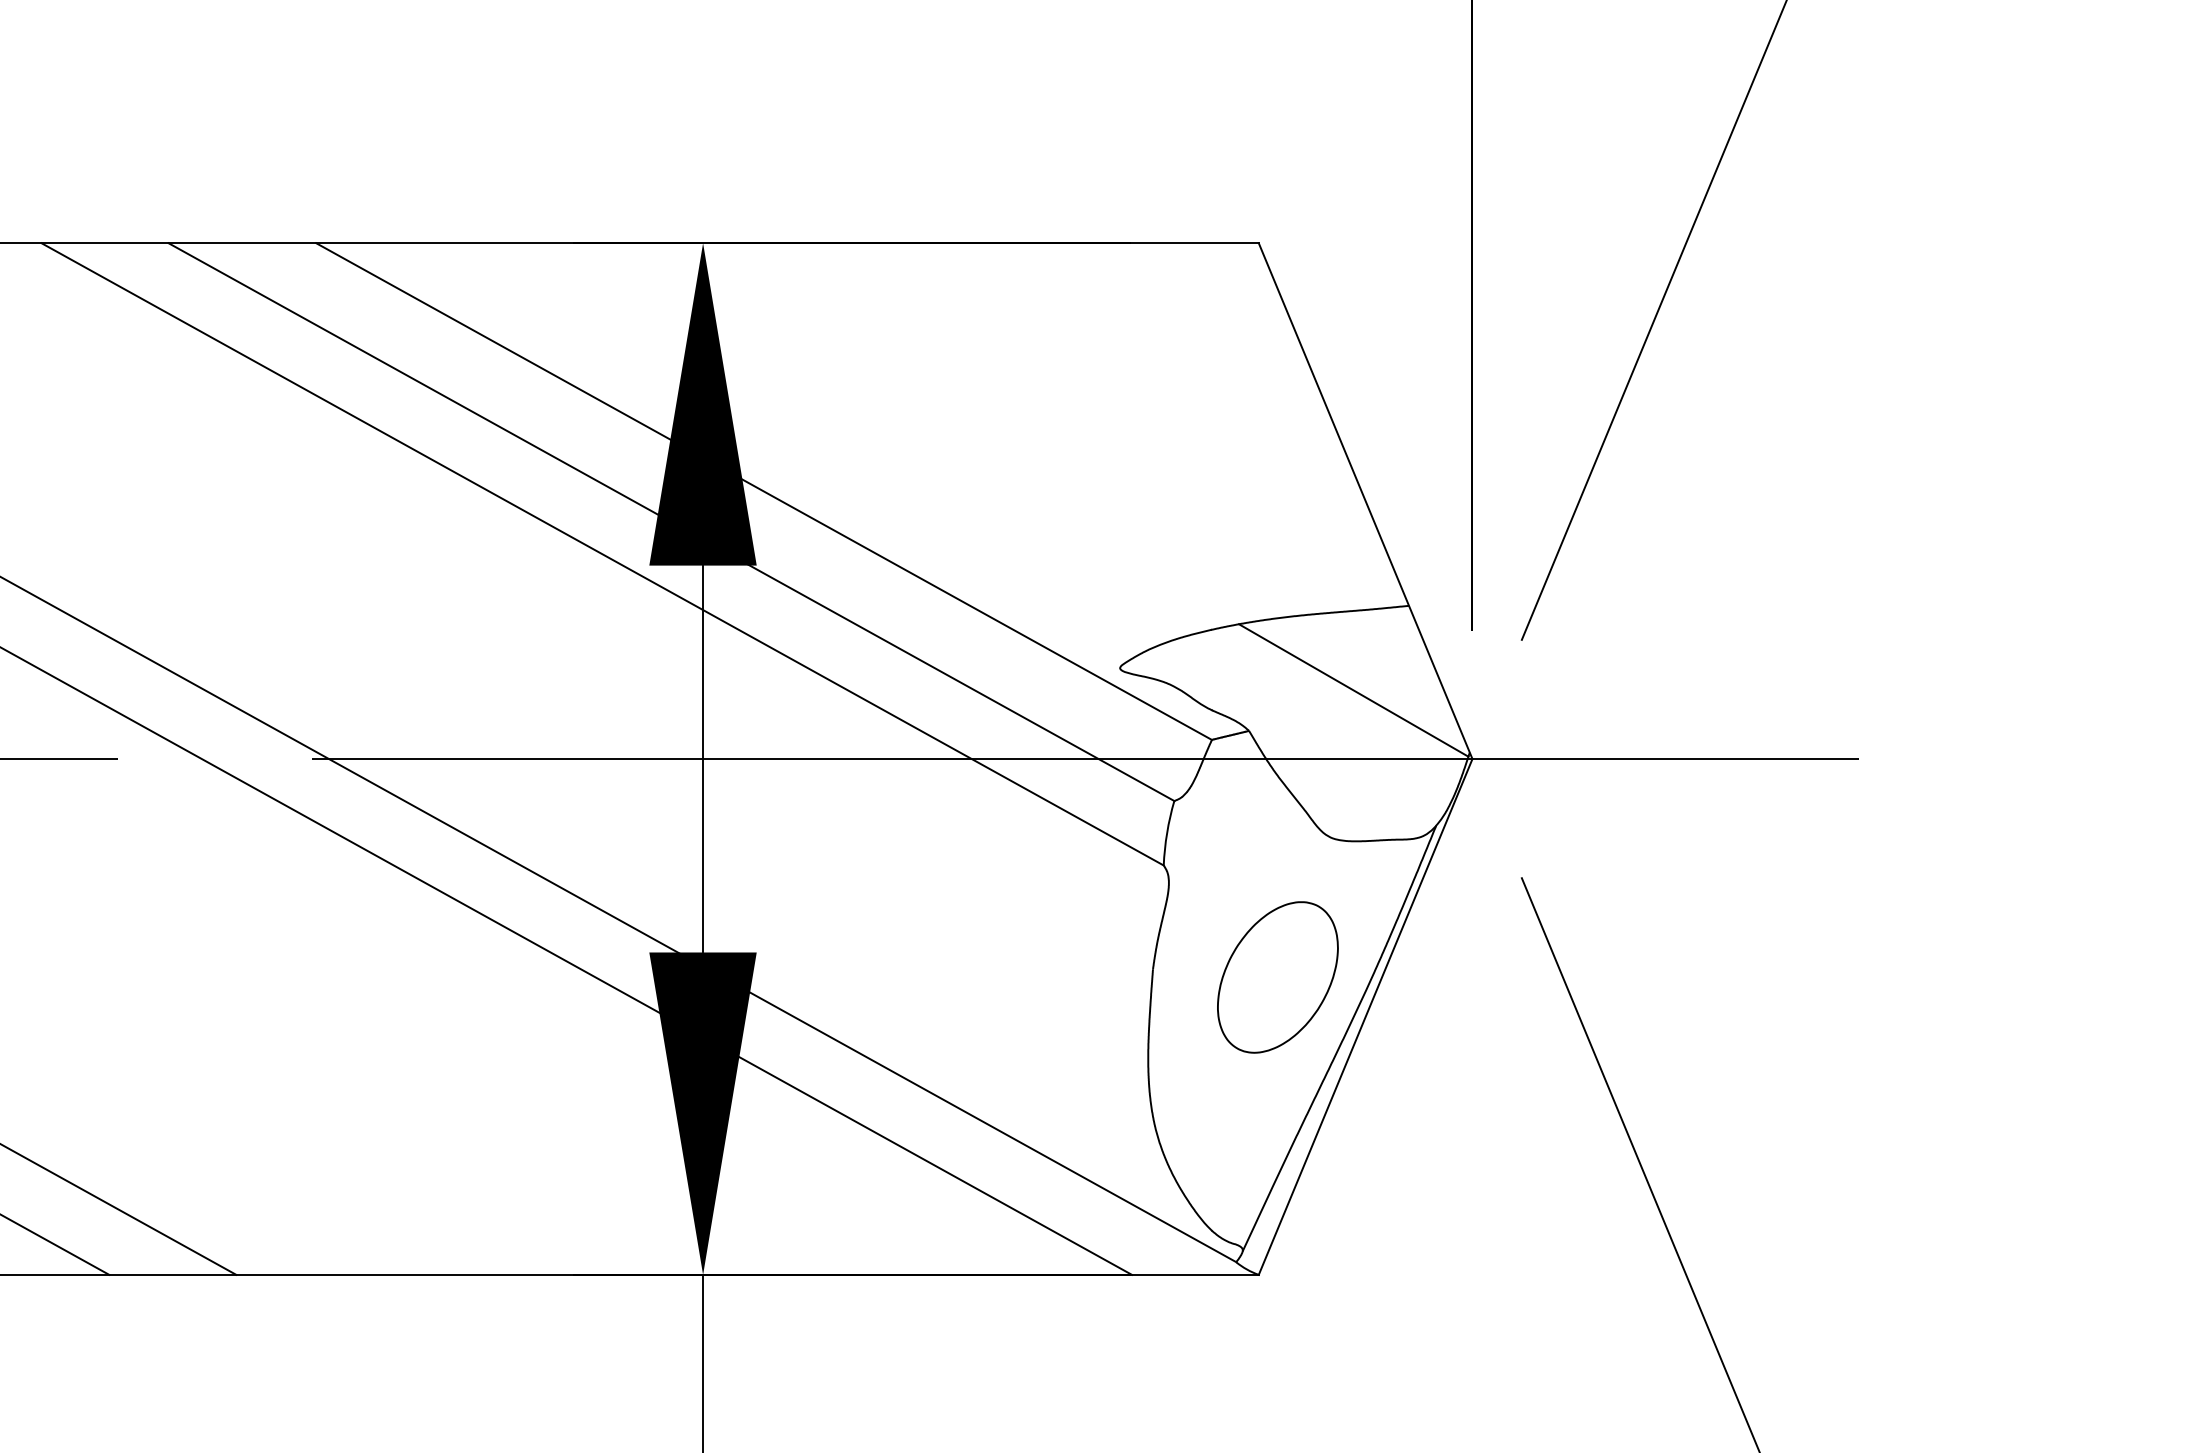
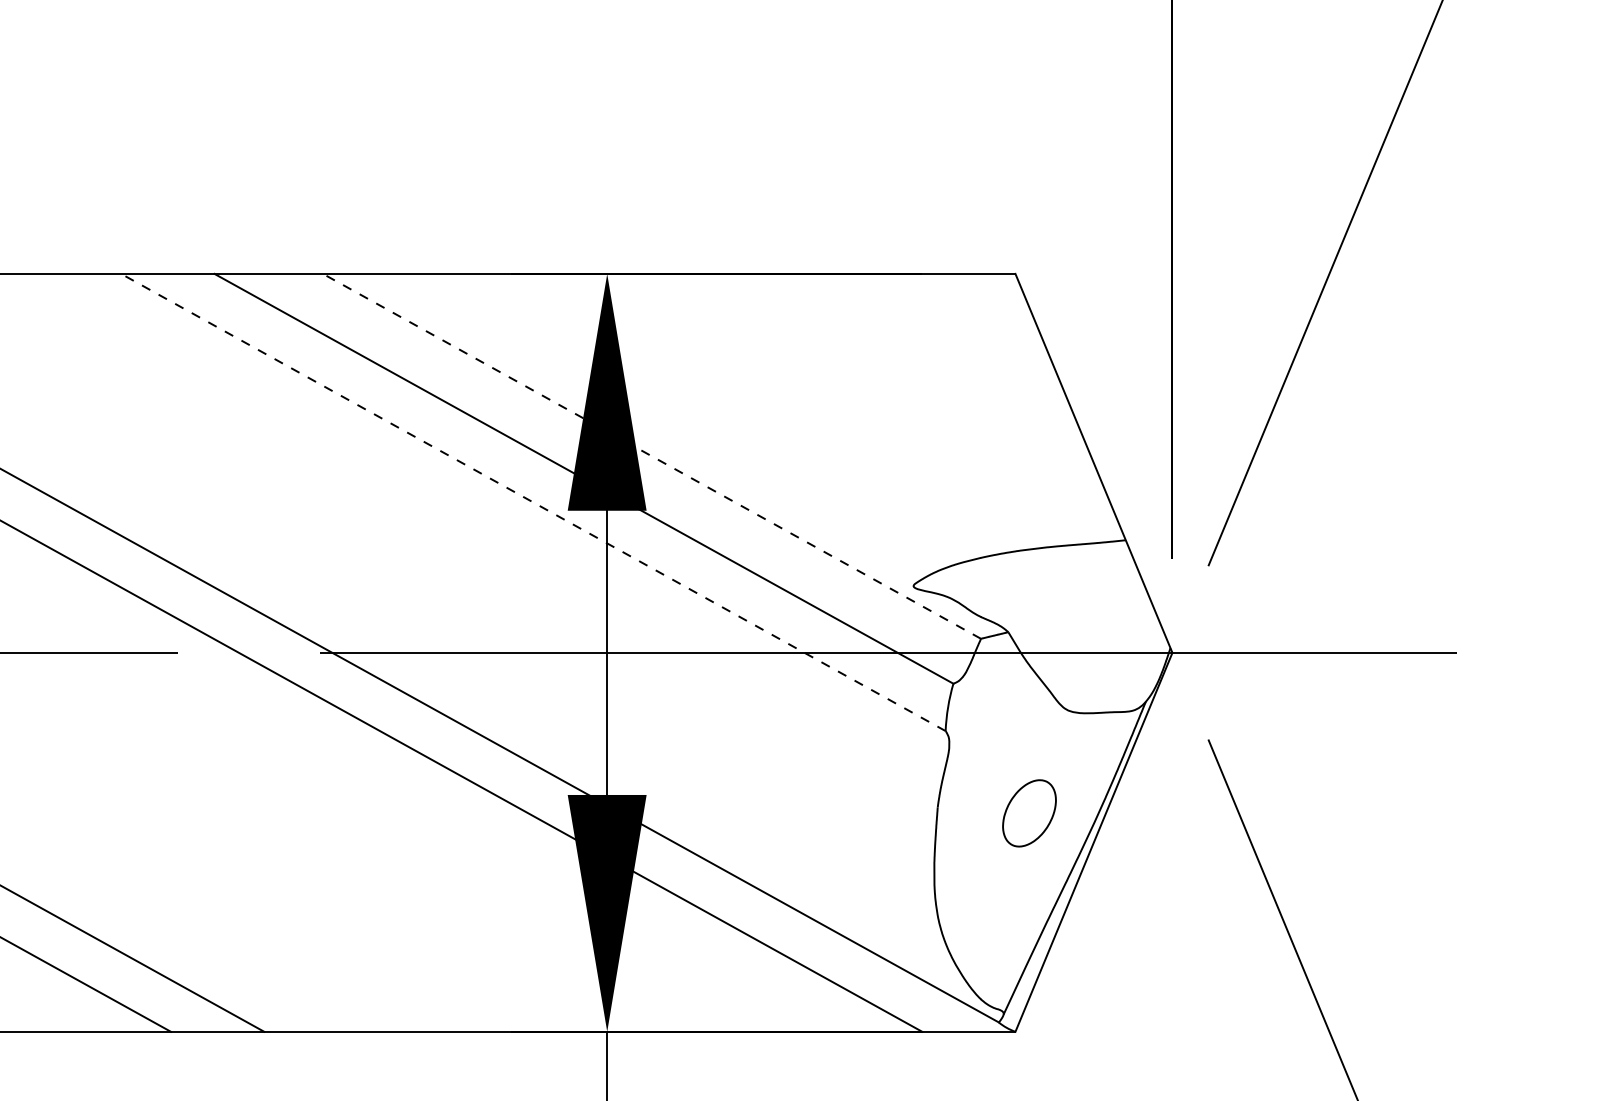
line: (763, 491) -> (651, 456), solid -> dashed
line: (602, 554) -> (533, 502), solid -> dashed
line: (1352, 690) -> (1084, 602), removed
part: (1277, 977) -> (1029, 813), size x0.6

